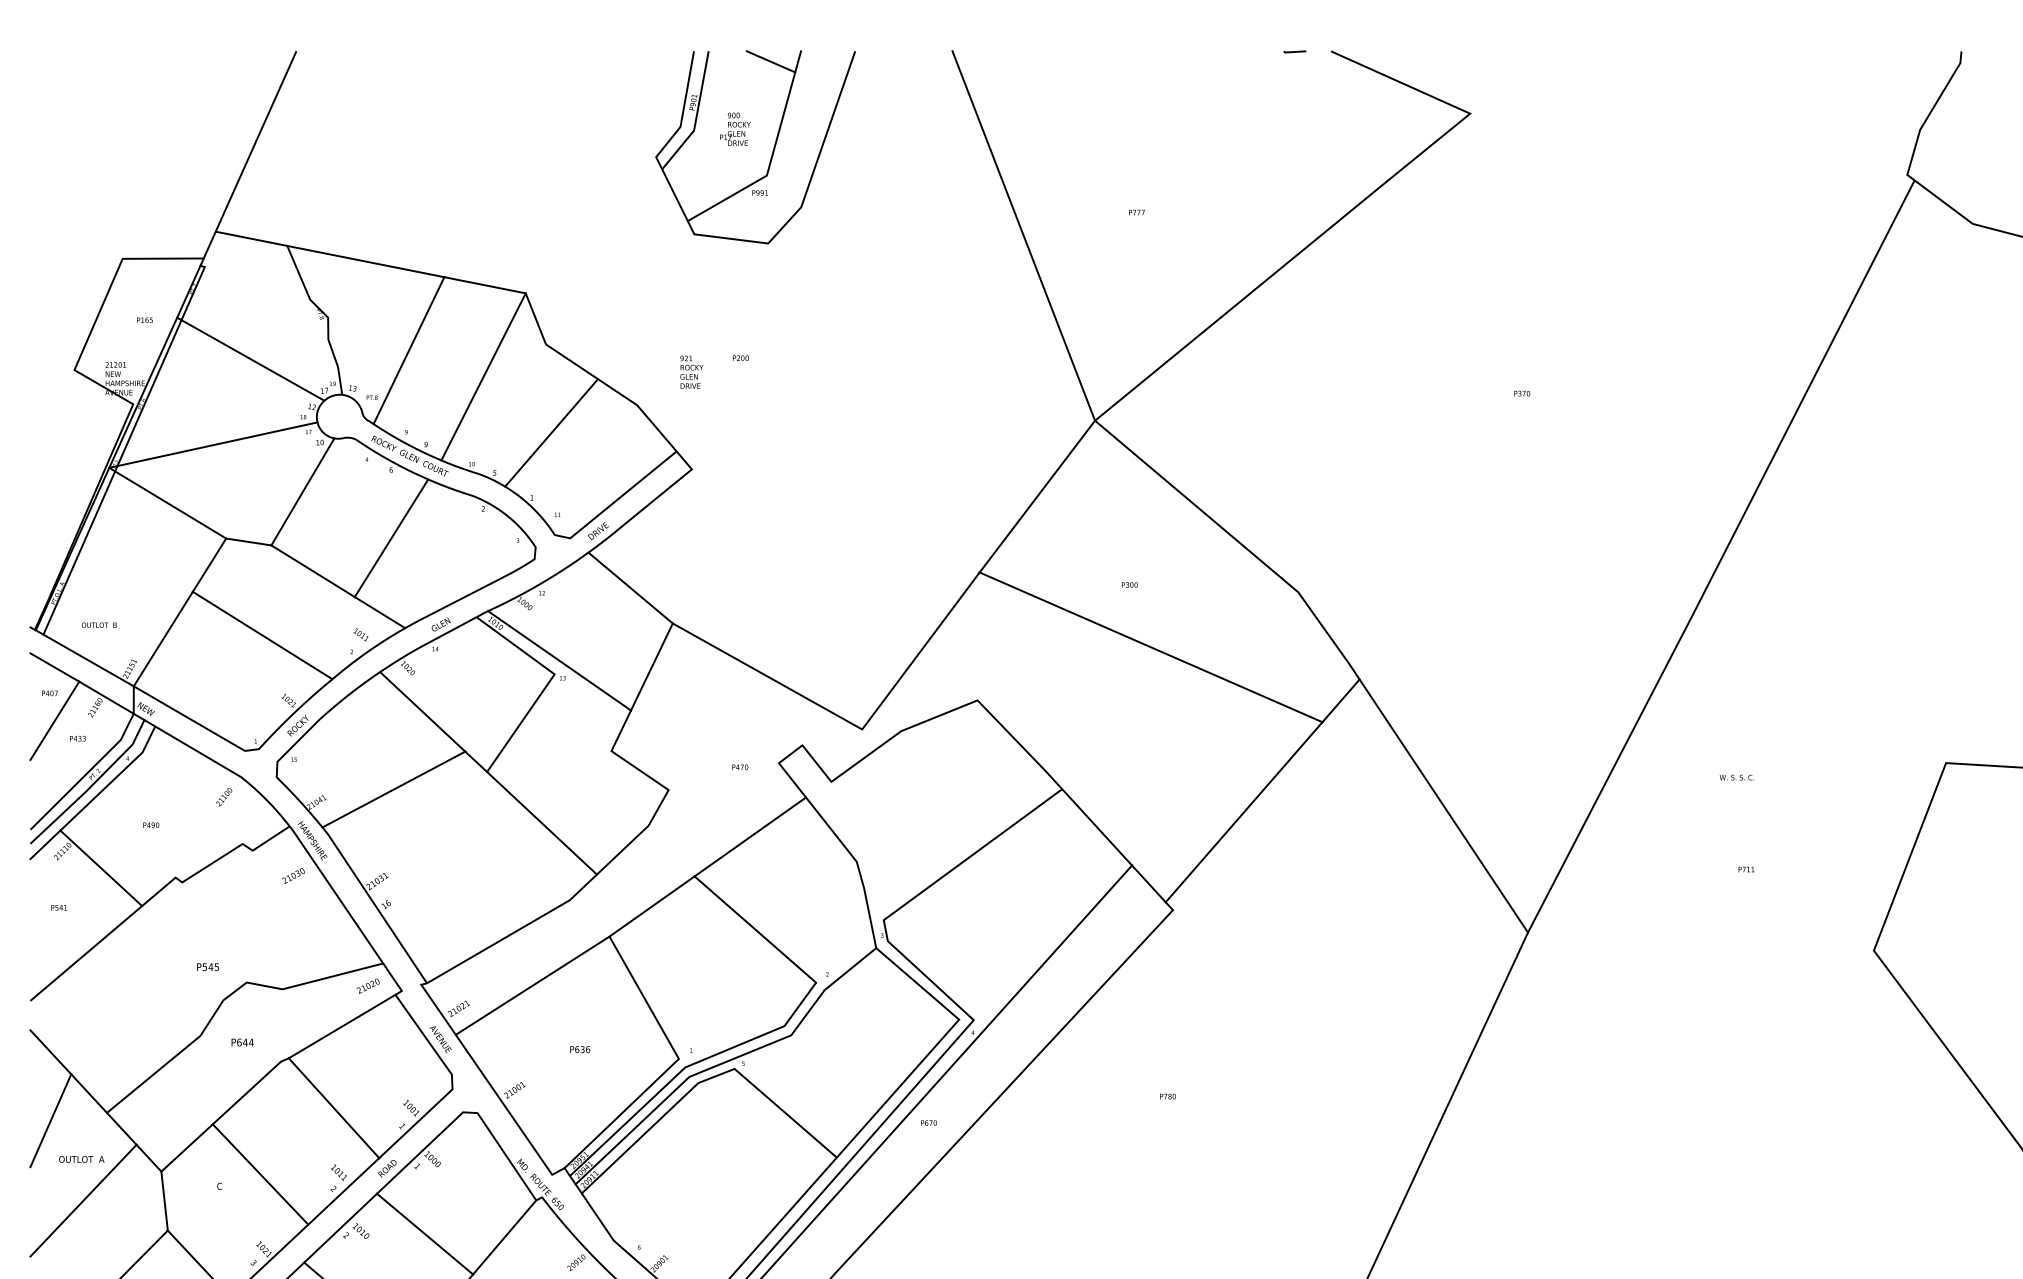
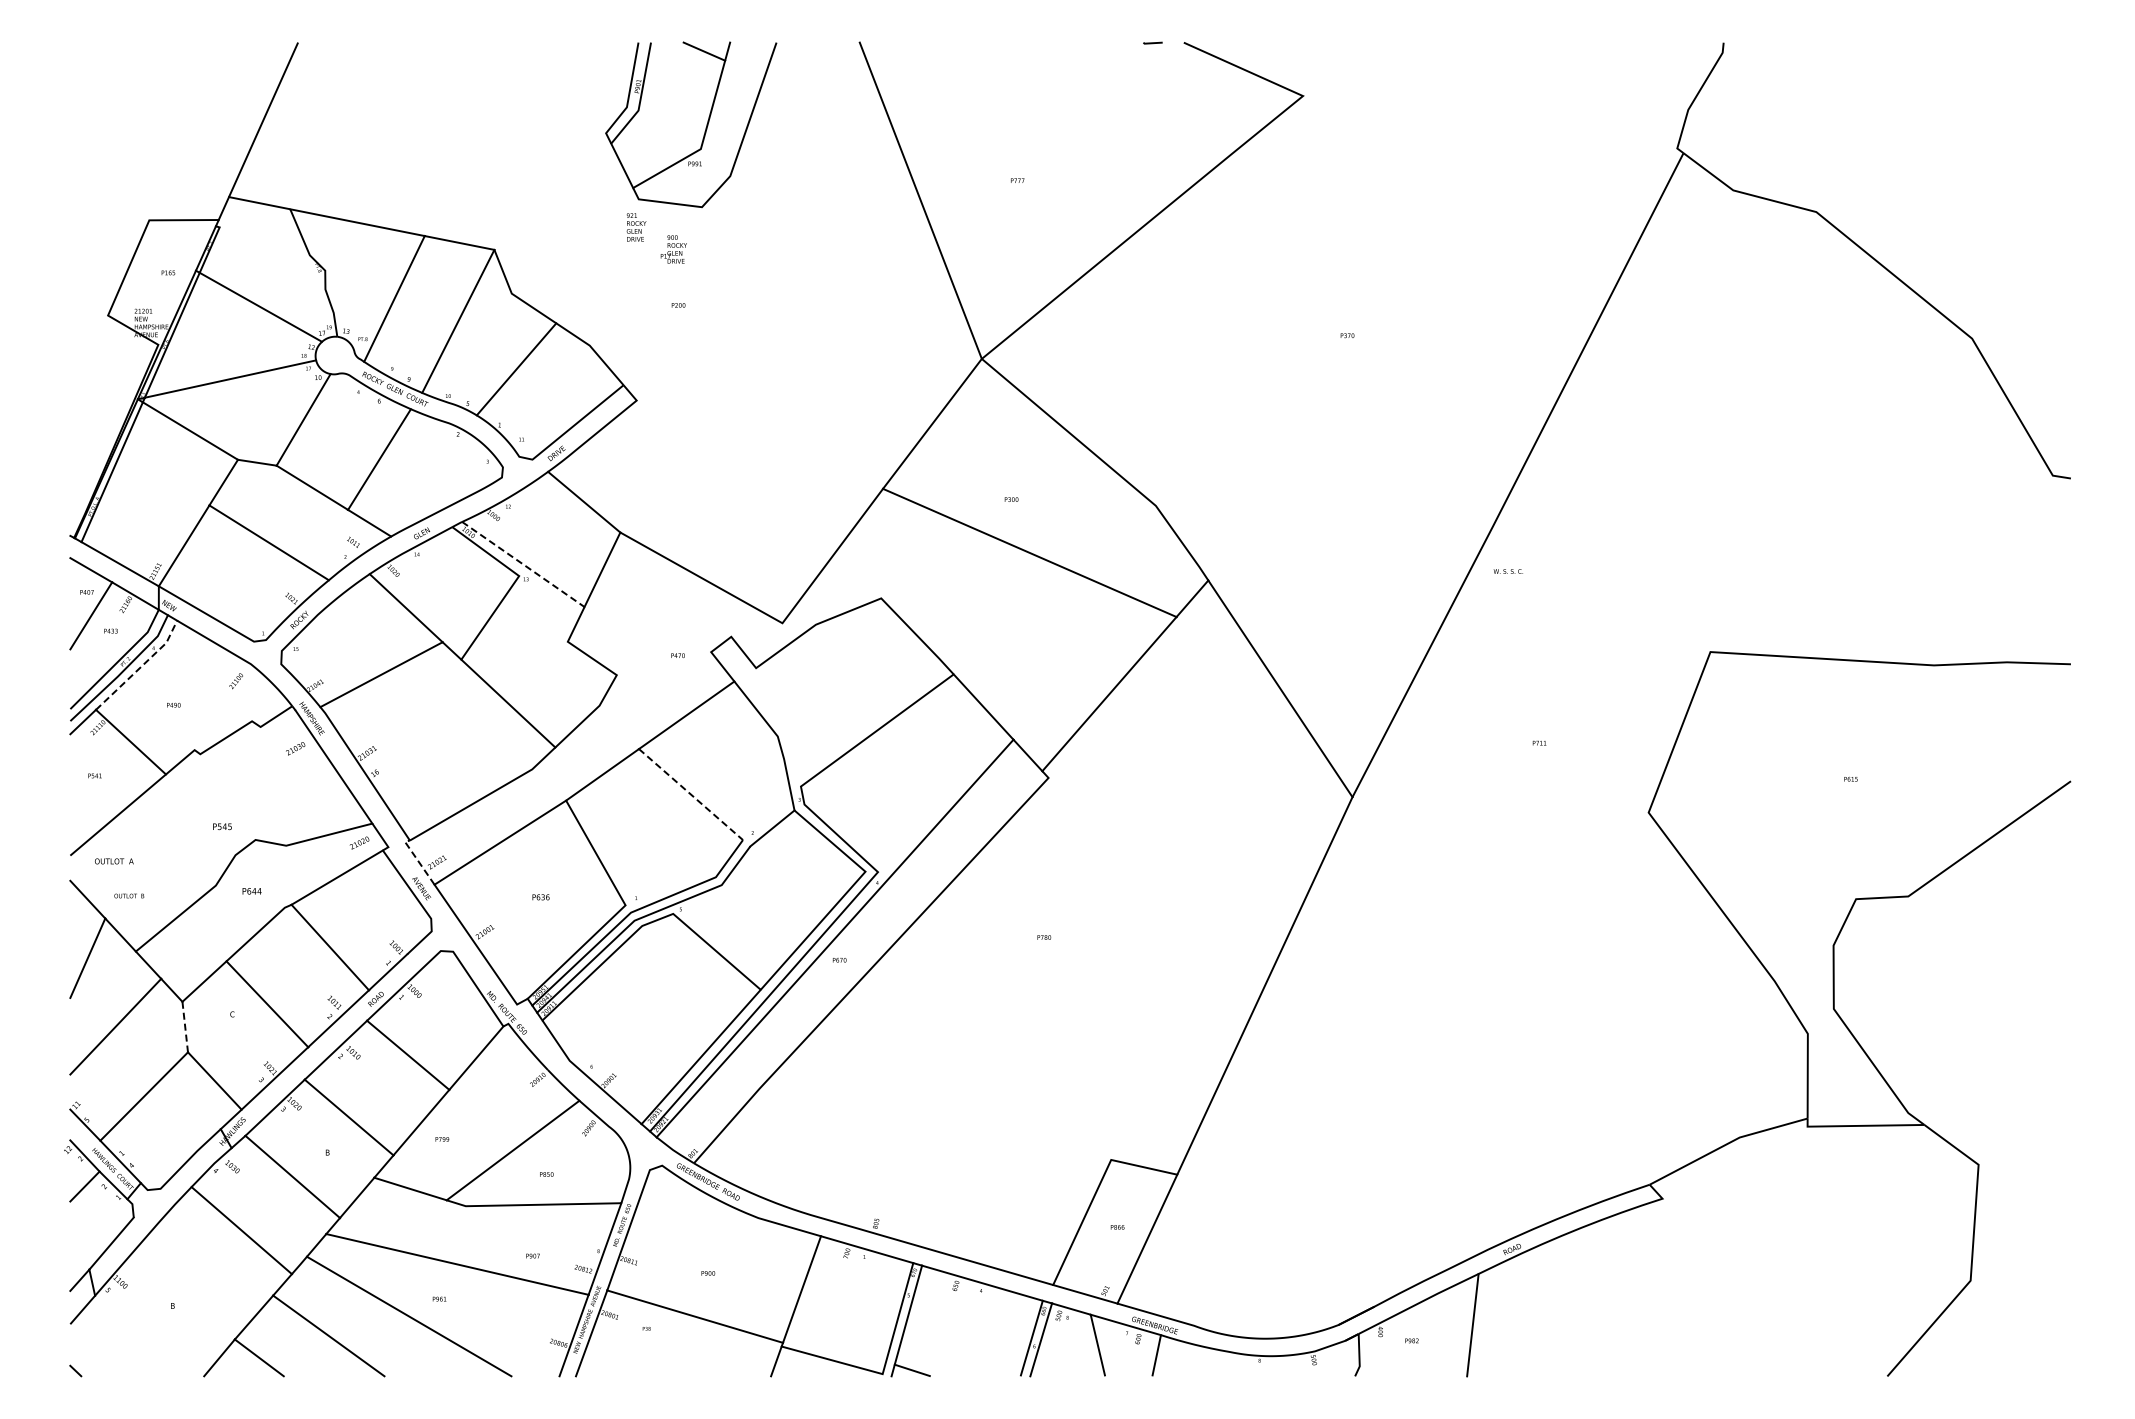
text: (734, 129) -> (673, 249), moved
text: (691, 372) -> (636, 227), moved
text: (99, 624) -> (129, 895), moved
line: (559, 660) -> (523, 564), solid -> dashed
text: (1735, 777) -> (1507, 571), moved
line: (112, 781) -> (140, 667), solid -> dashed
line: (755, 929) -> (691, 794), solid -> dashed
line: (435, 1006) -> (417, 860), solid -> dashed
text: (81, 1159) -> (114, 861), moved
line: (164, 1201) -> (185, 1027), solid -> dashed

